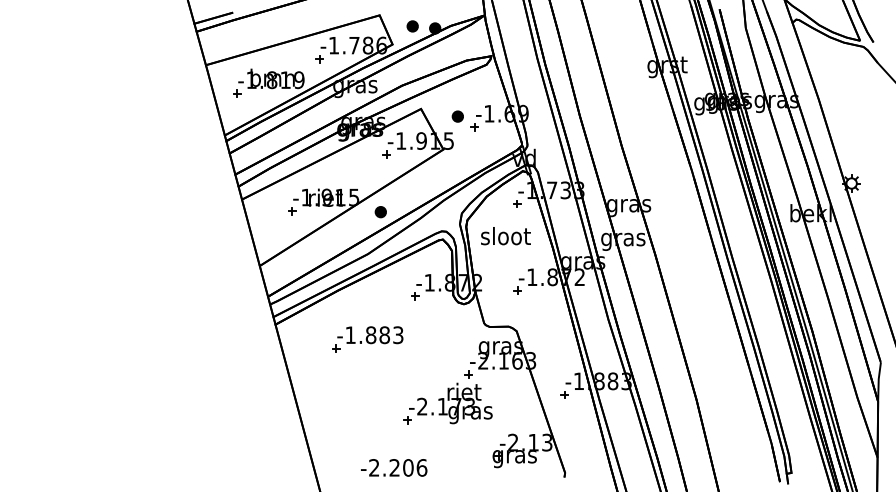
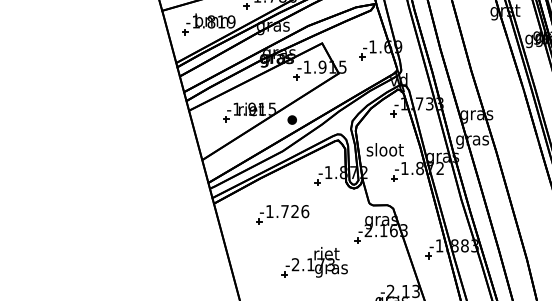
part: (457, 116) -> (349, 48), removed
text: (505, 236) -> (384, 150), moved
text: (384, 335) -> (294, 211), -1.883 -> -1.726
part: (447, 403) -> (314, 262), moved

